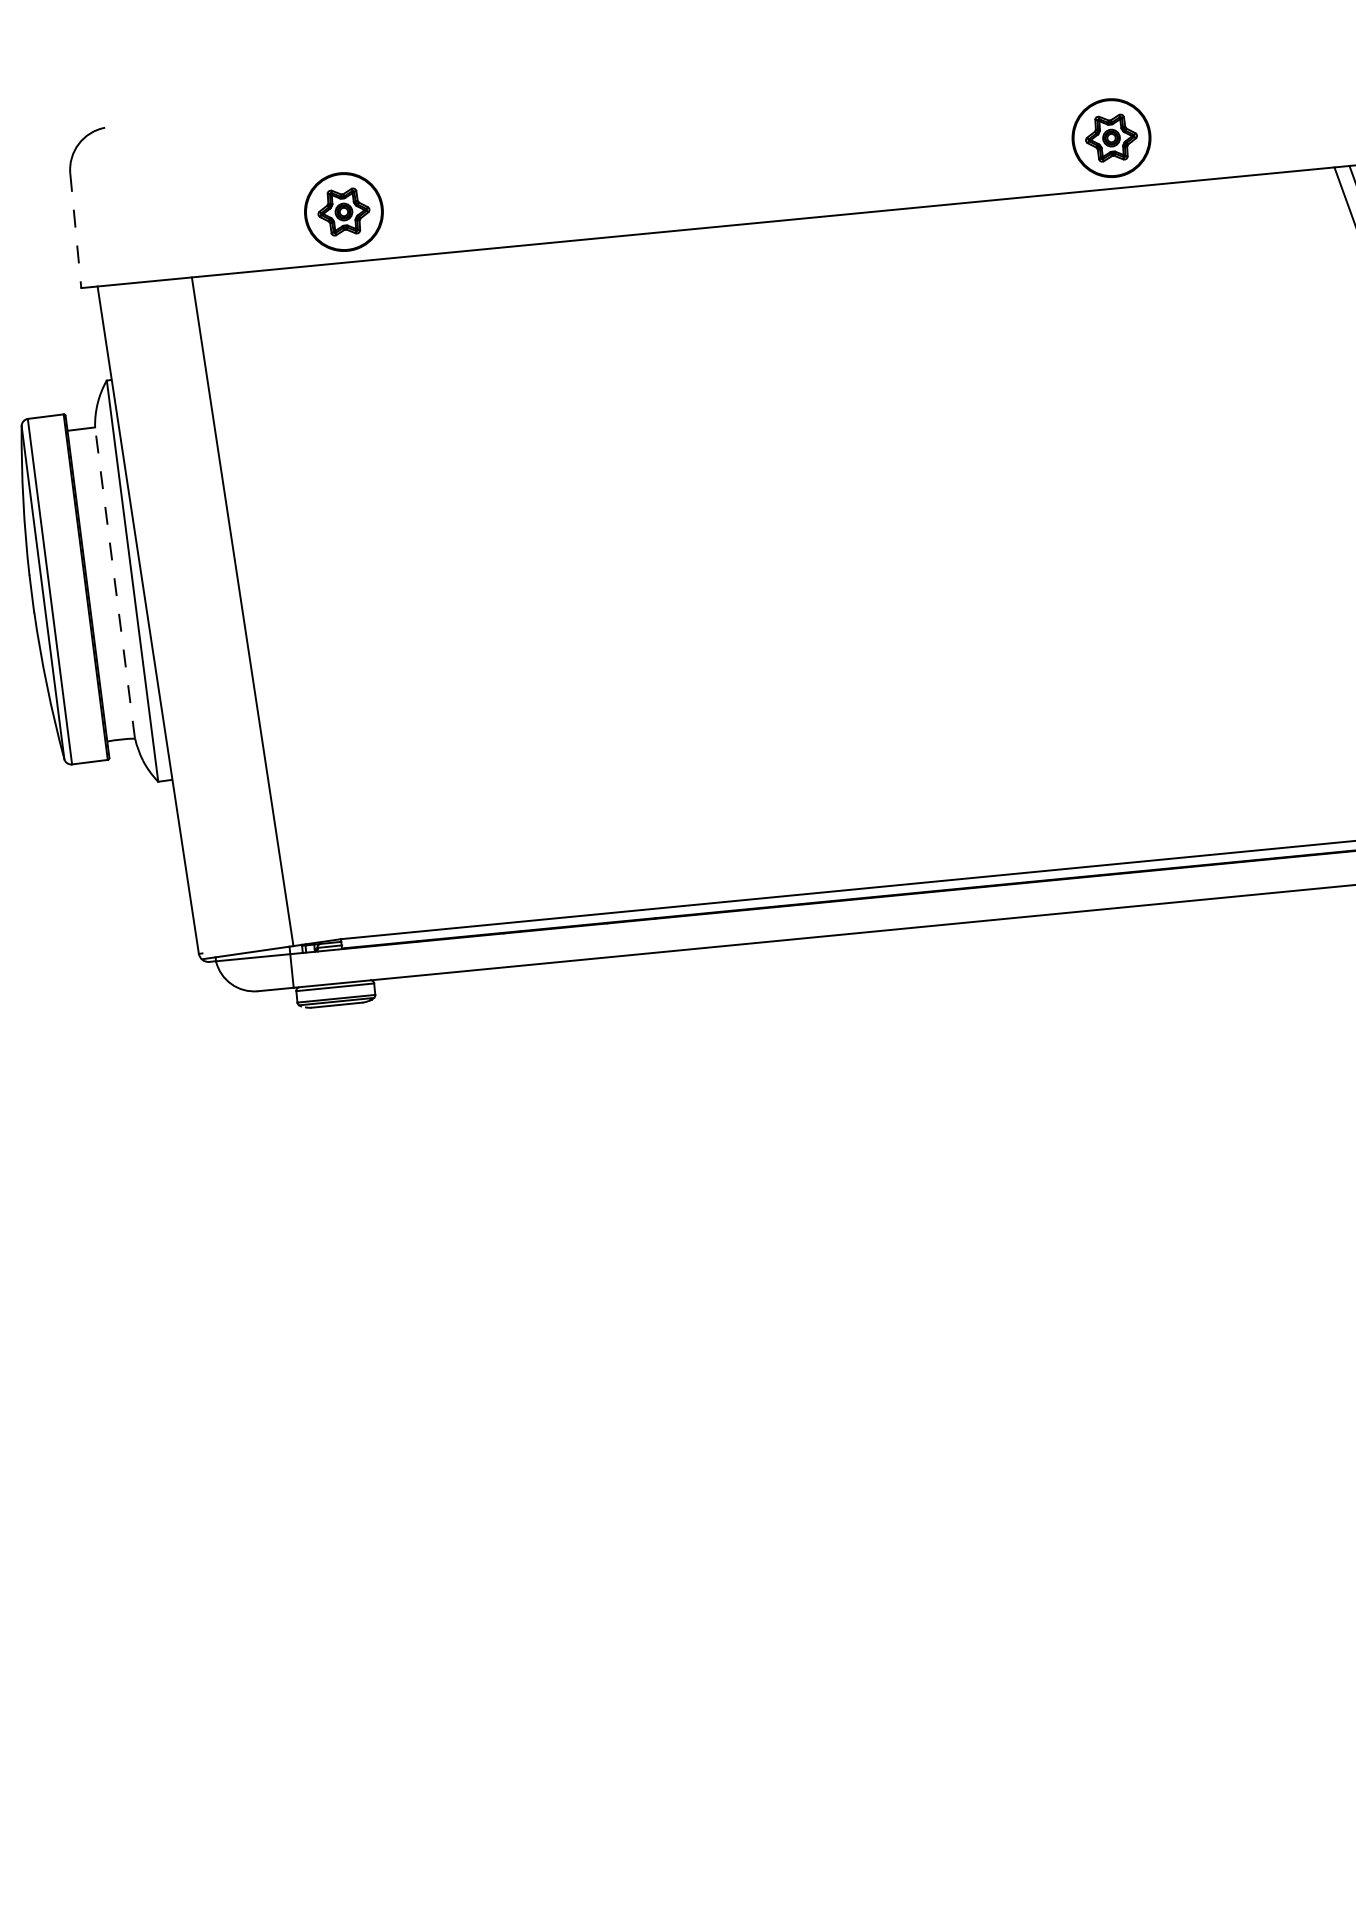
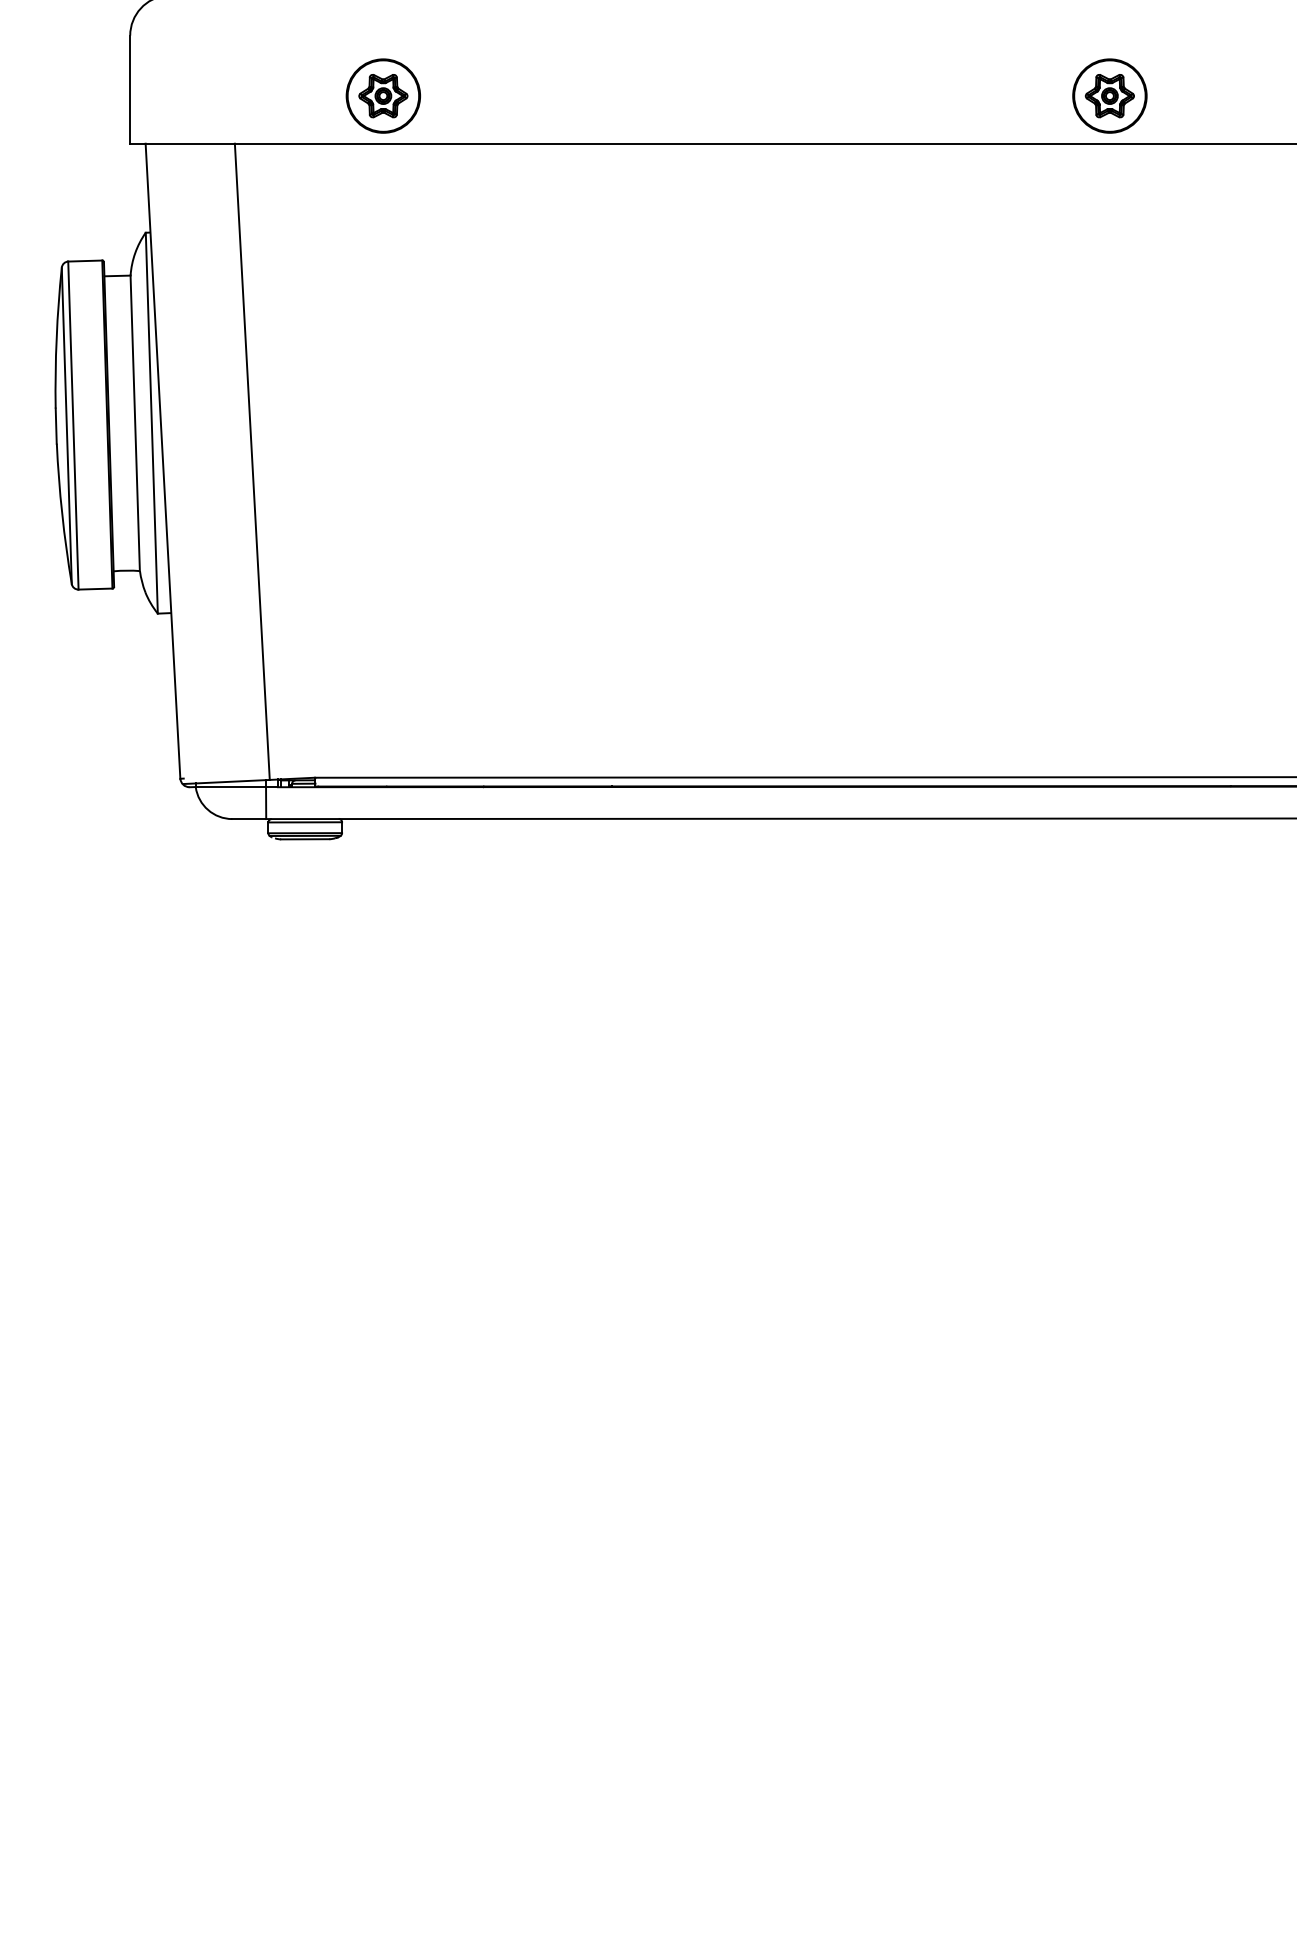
line: (76, 231) -> (130, 90), dashed -> solid
line: (115, 583) -> (135, 423), dashed -> solid

